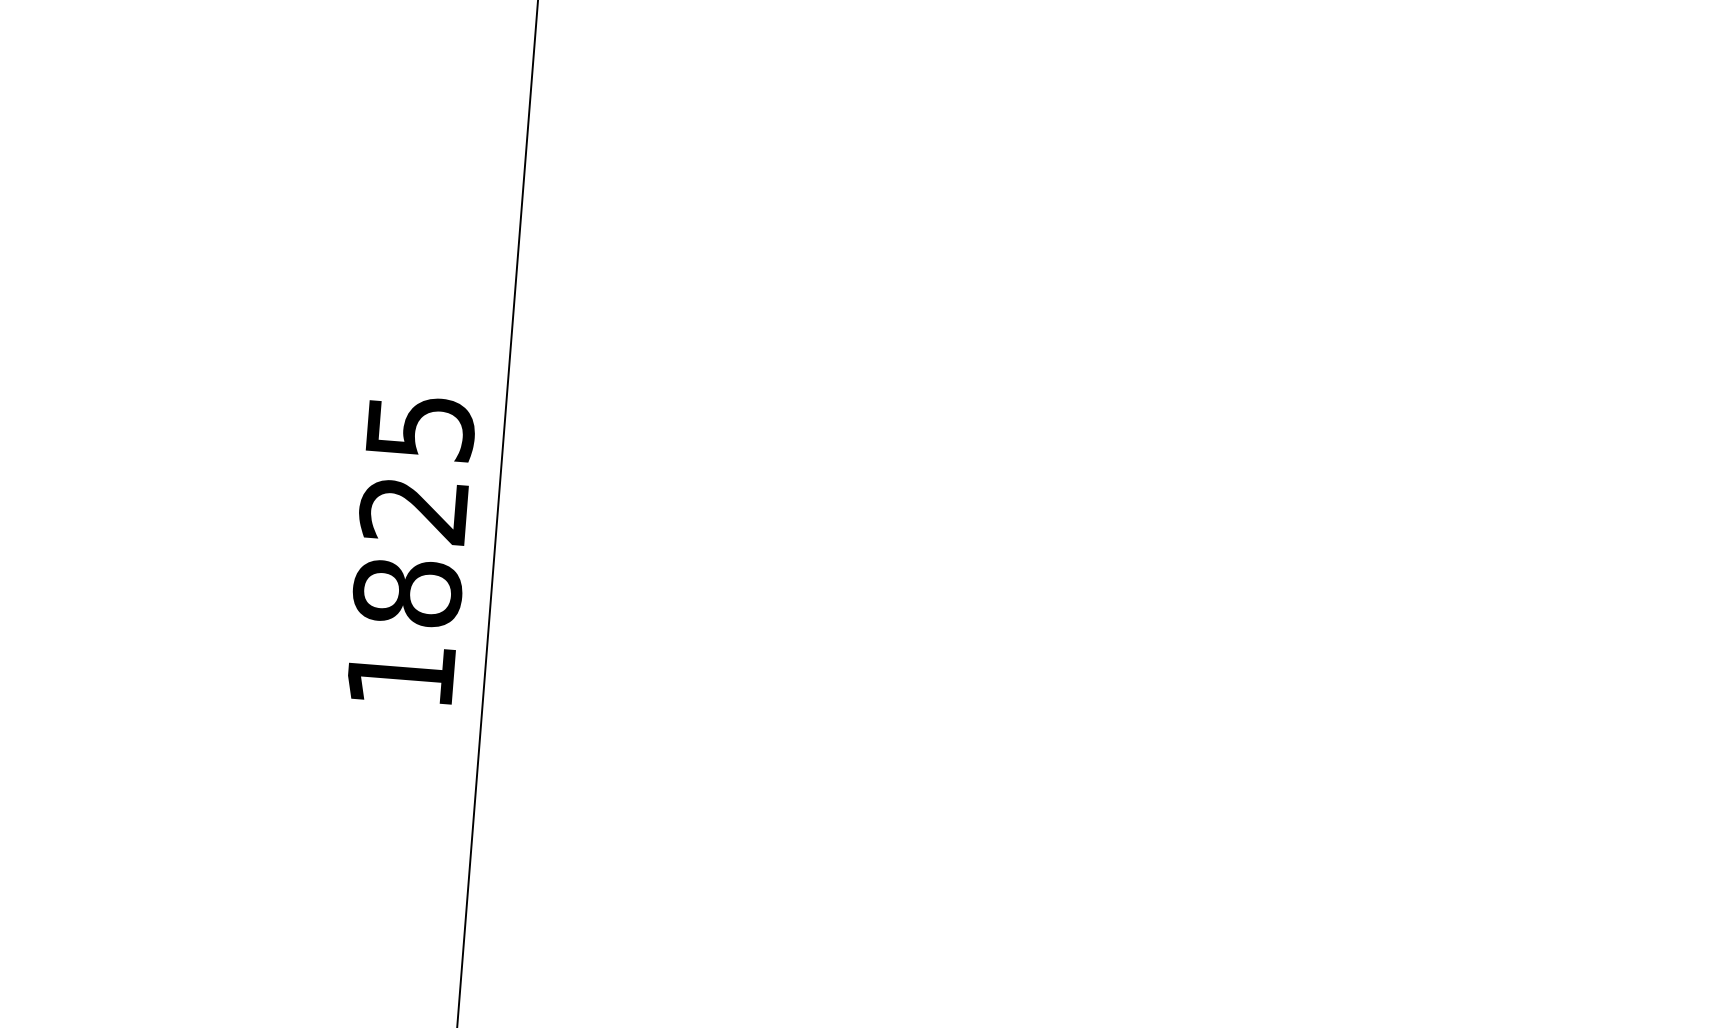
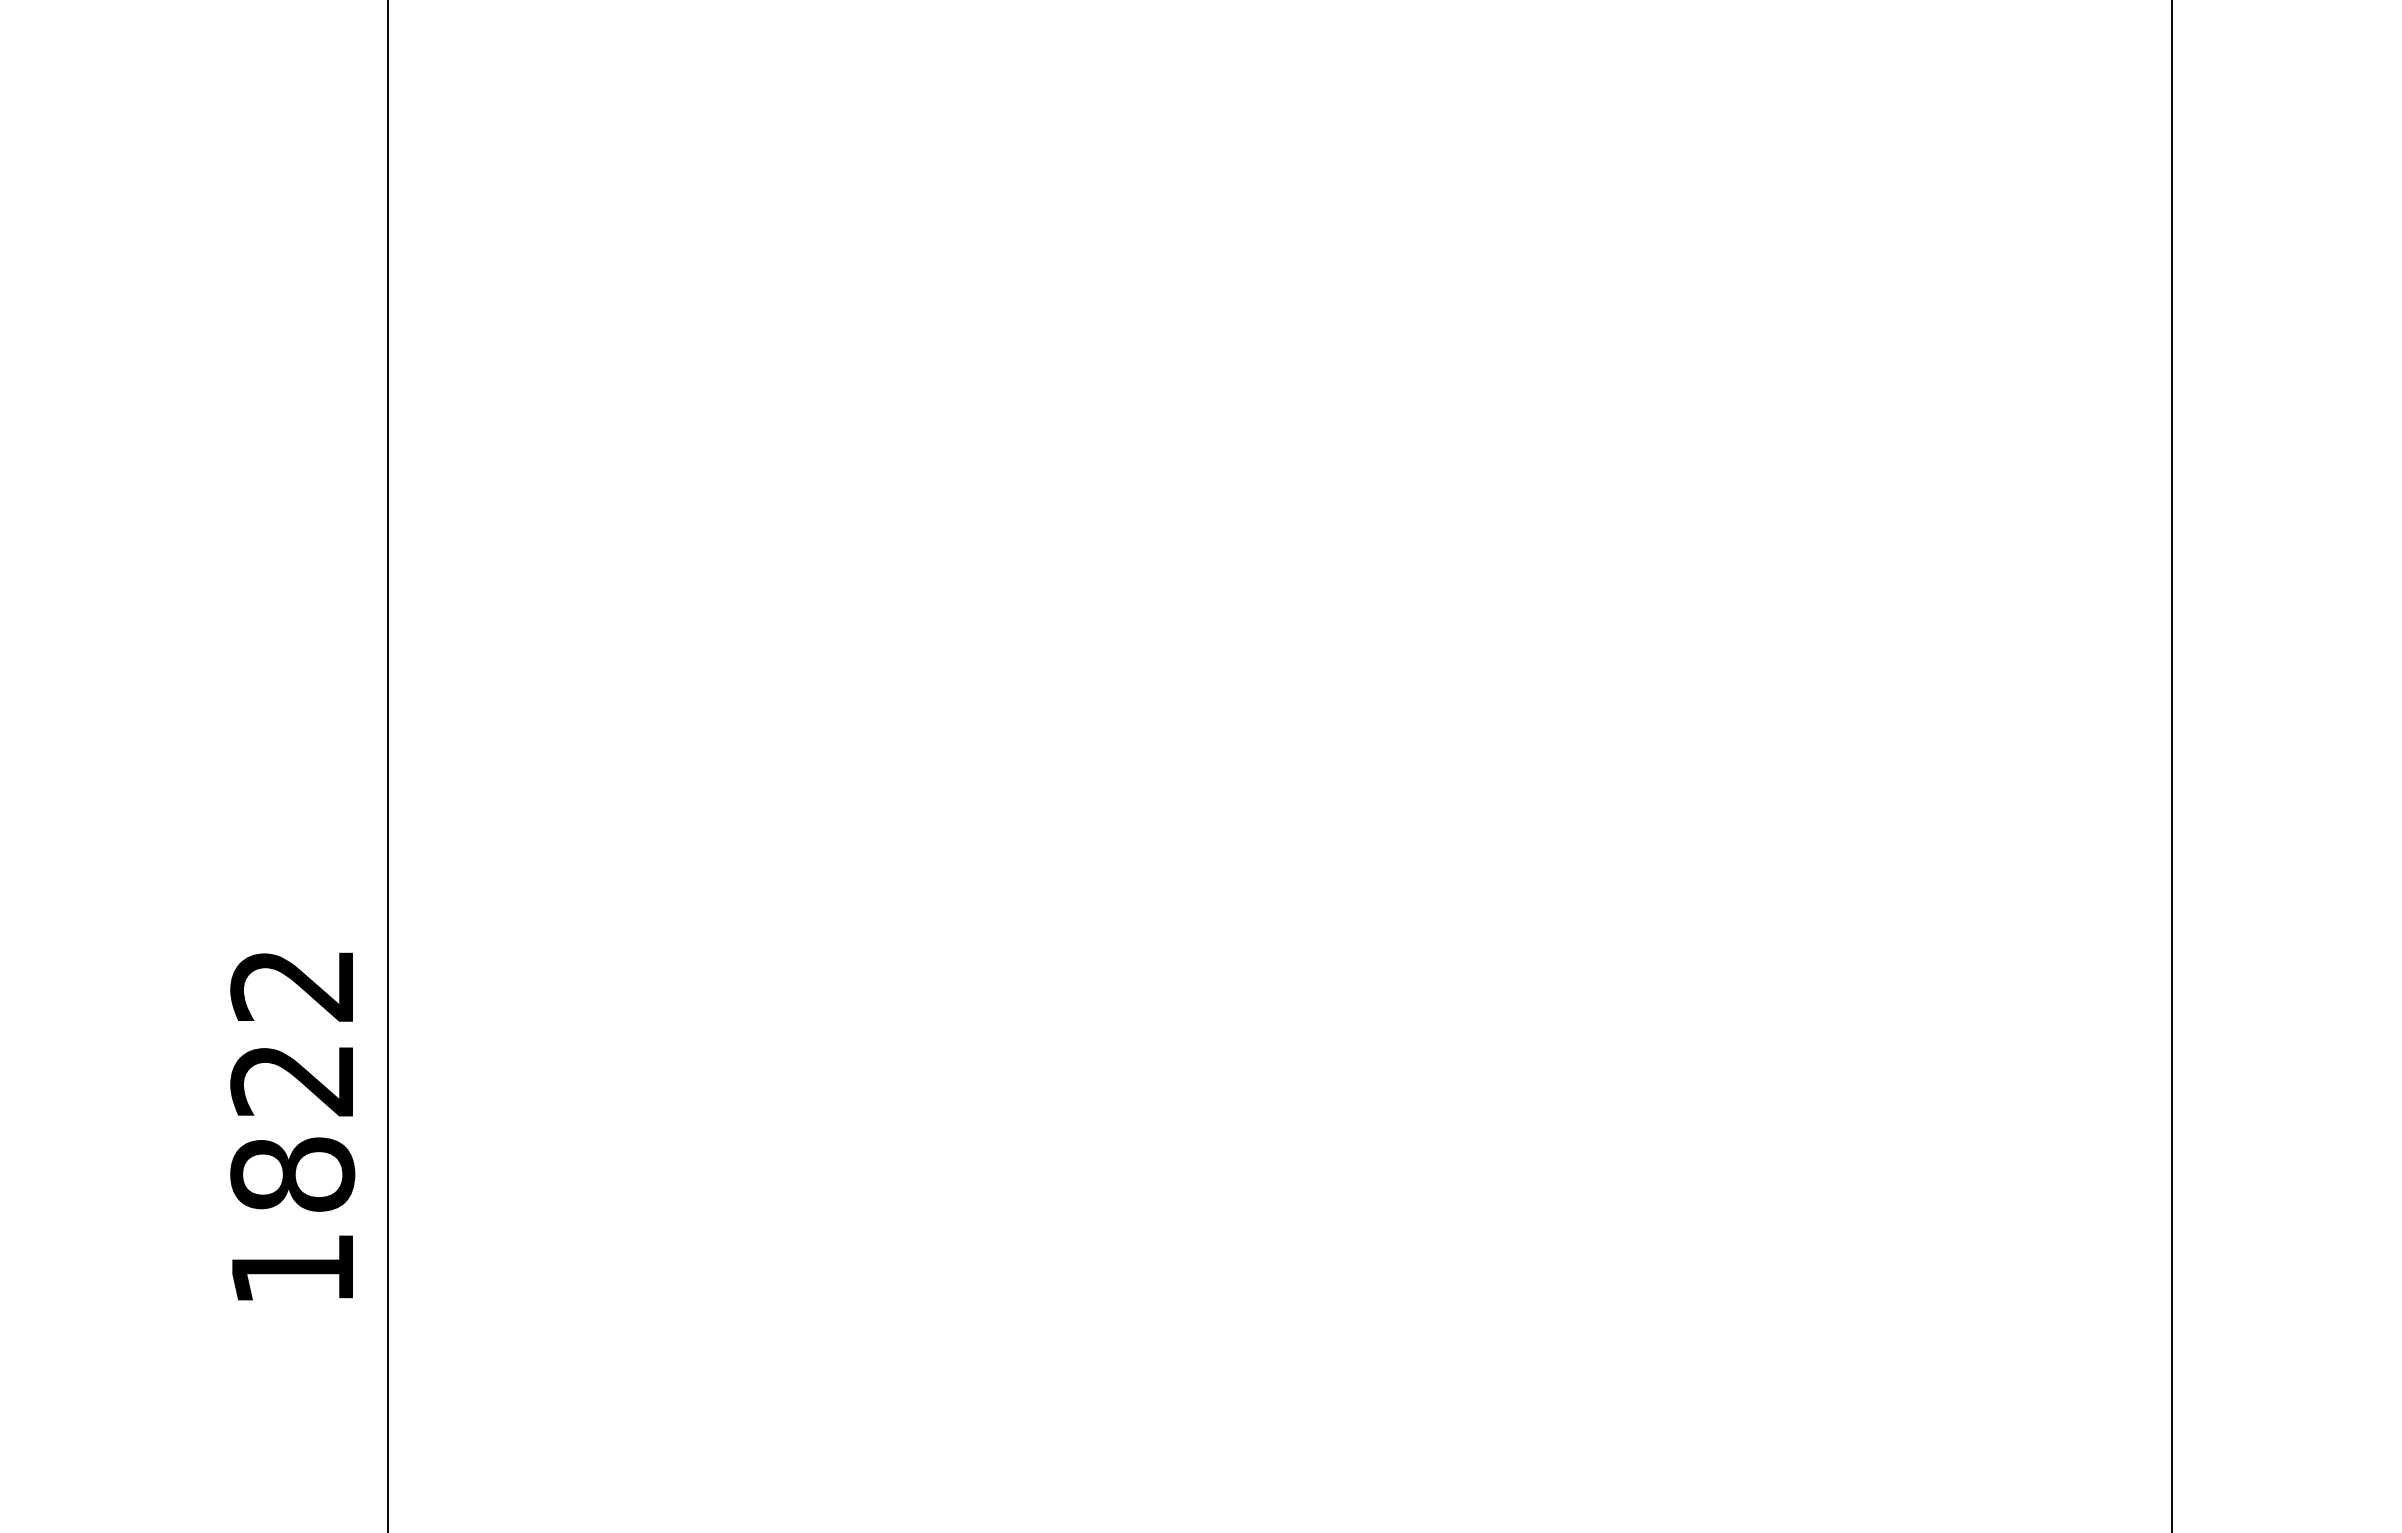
text: (420, 428) -> (292, 986), 1825 -> 1822

